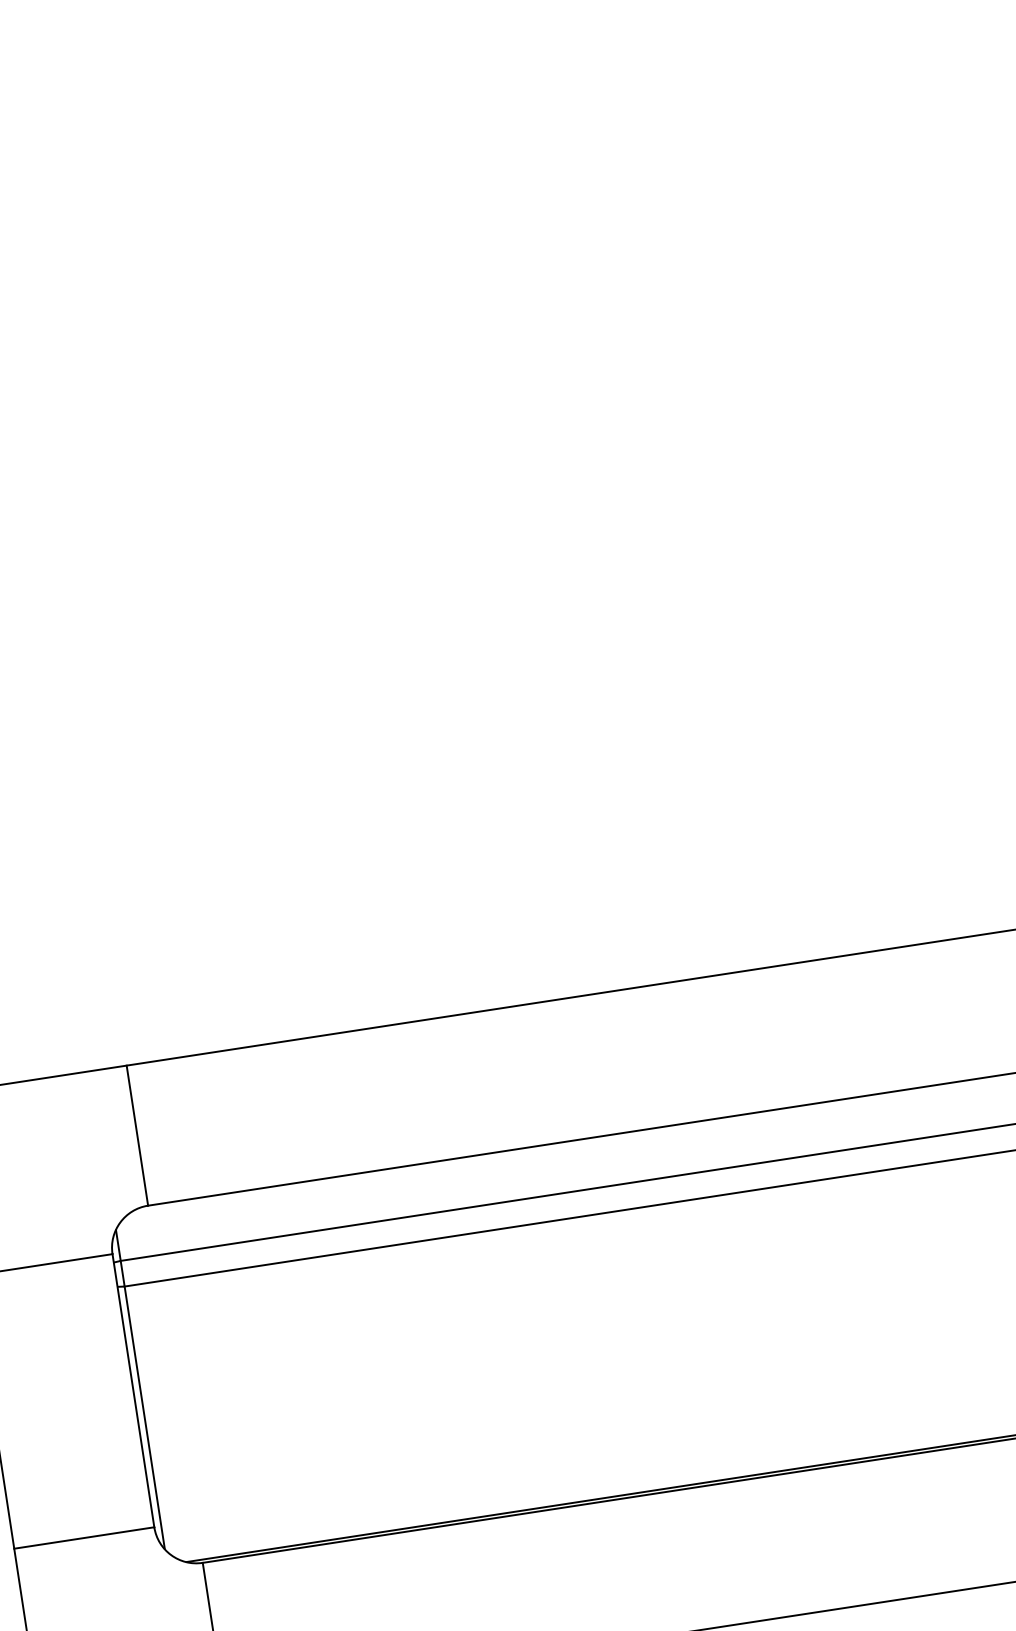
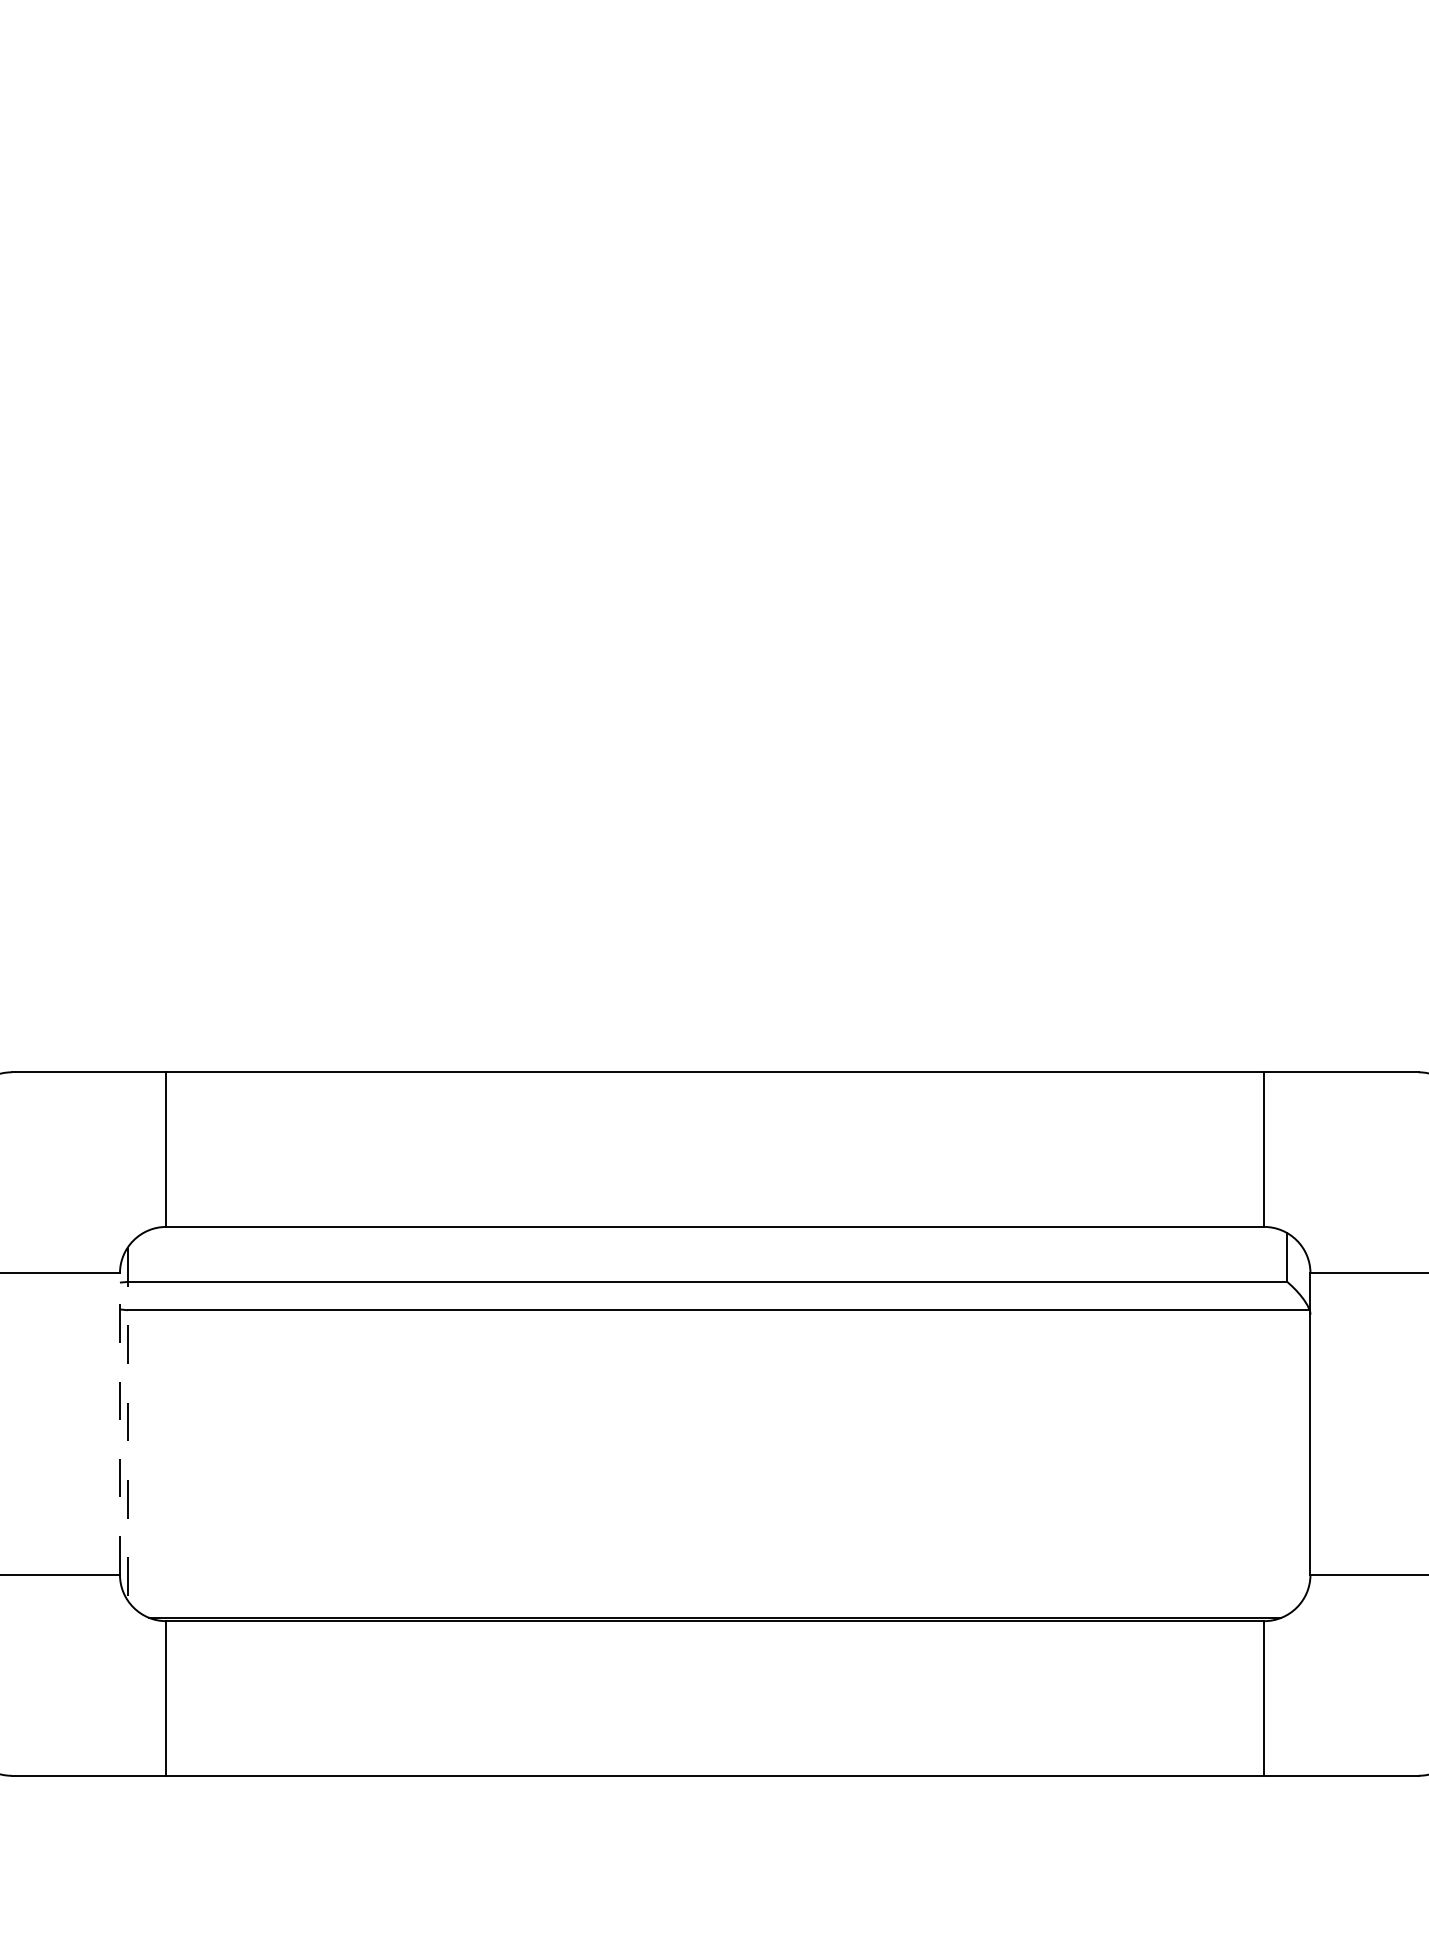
line: (140, 1390) -> (127, 1424), solid -> dashed
line: (133, 1391) -> (119, 1424), solid -> dashed

